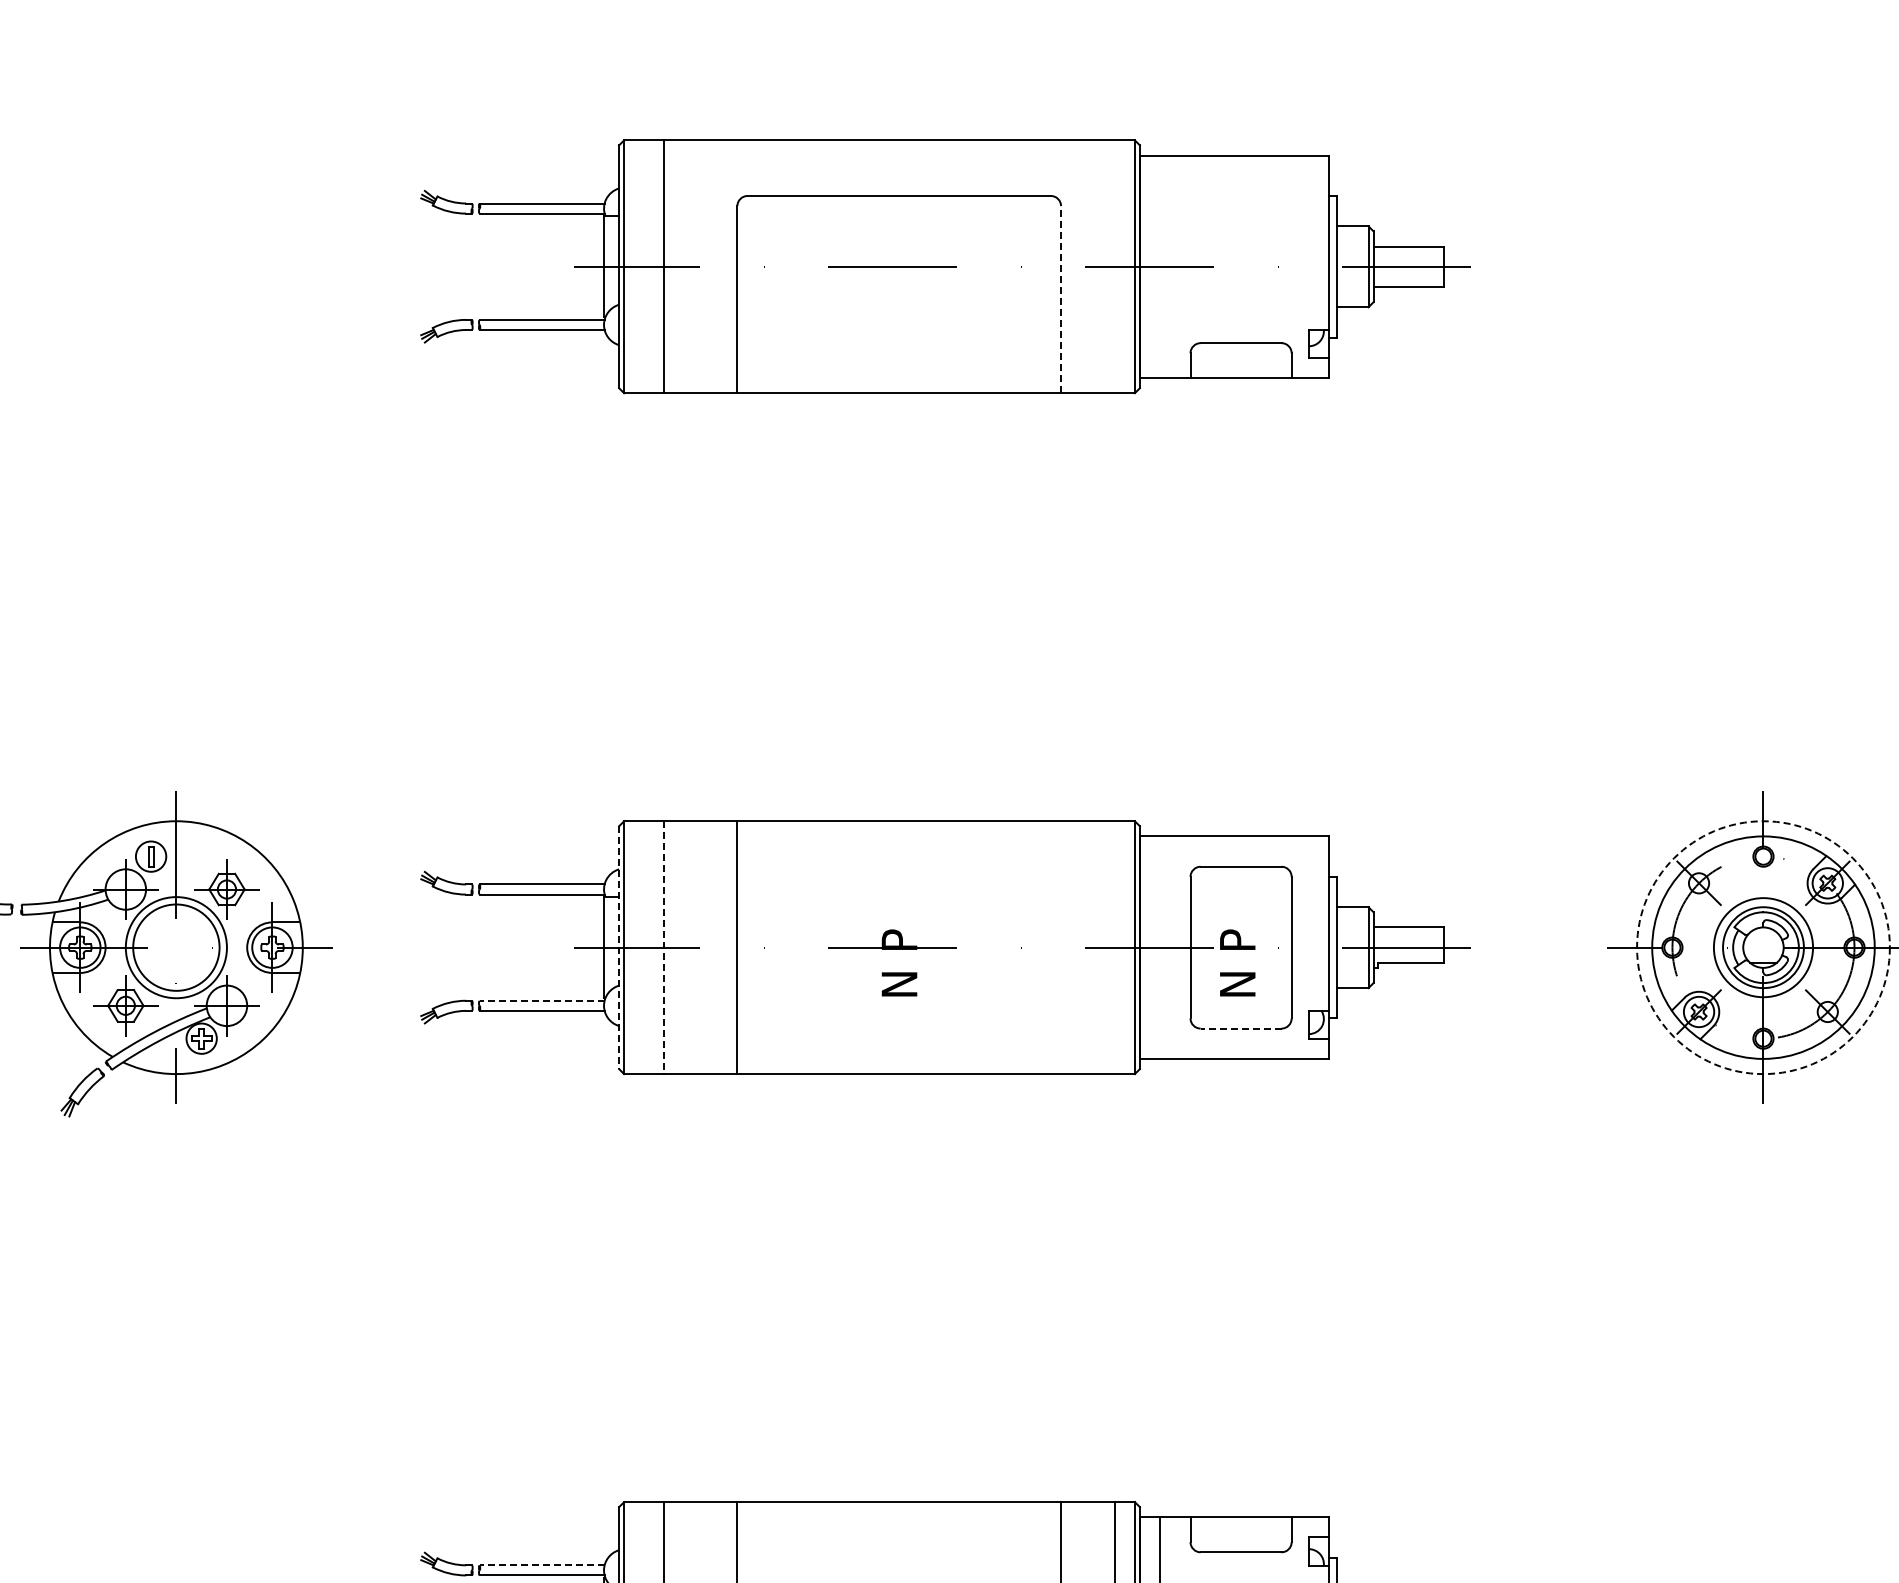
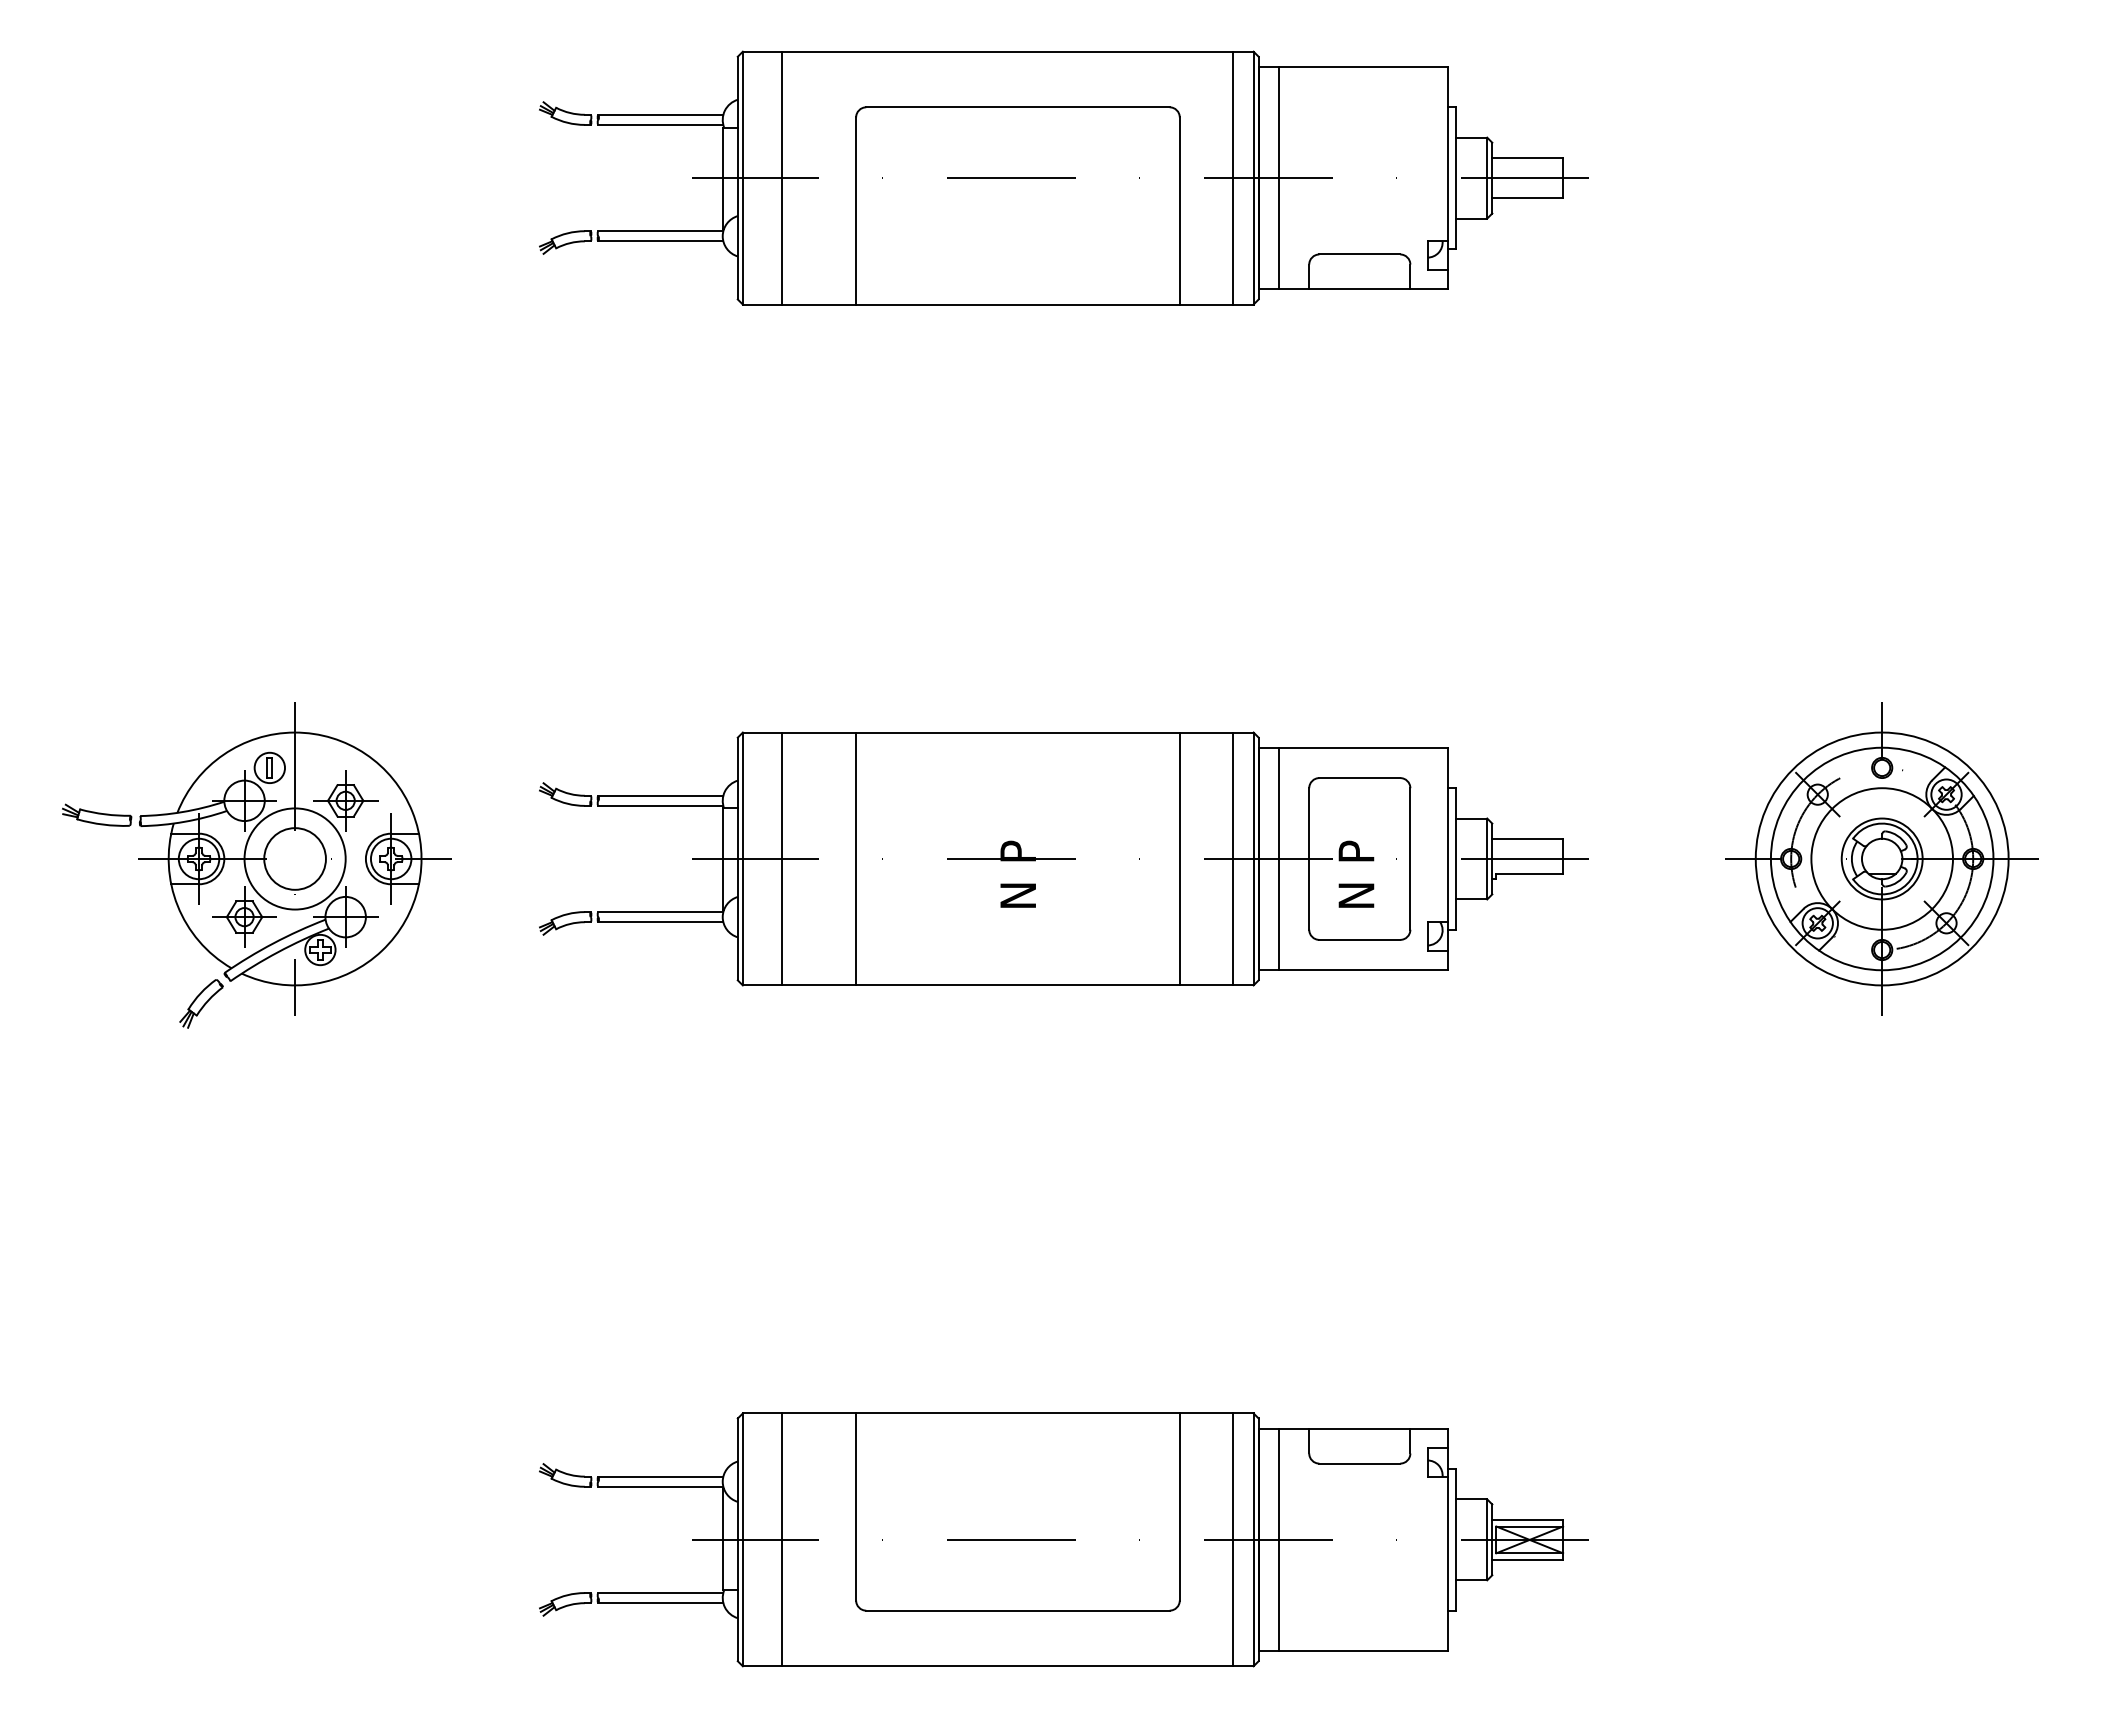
line: (1114, 266) -> (1233, 177), added
line: (1159, 266) -> (1278, 177), added
line: (1060, 300) -> (1179, 211), dashed -> solid
circle: (175, 947) -> (294, 858), size x0.71
line: (1060, 947) -> (1179, 858), added
line: (1114, 947) -> (1233, 858), added
line: (1159, 947) -> (1278, 858), added
circle: (1762, 947) -> (1881, 858), dashed -> solid
circle: (1762, 947) -> (1881, 858), size x1.43
line: (618, 948) -> (737, 859), dashed -> solid
line: (663, 948) -> (782, 859), dashed -> solid
line: (541, 1001) -> (660, 912), dashed -> solid
line: (1240, 1028) -> (1359, 939), dashed -> solid
line: (541, 1565) -> (660, 1476), dashed -> solid

